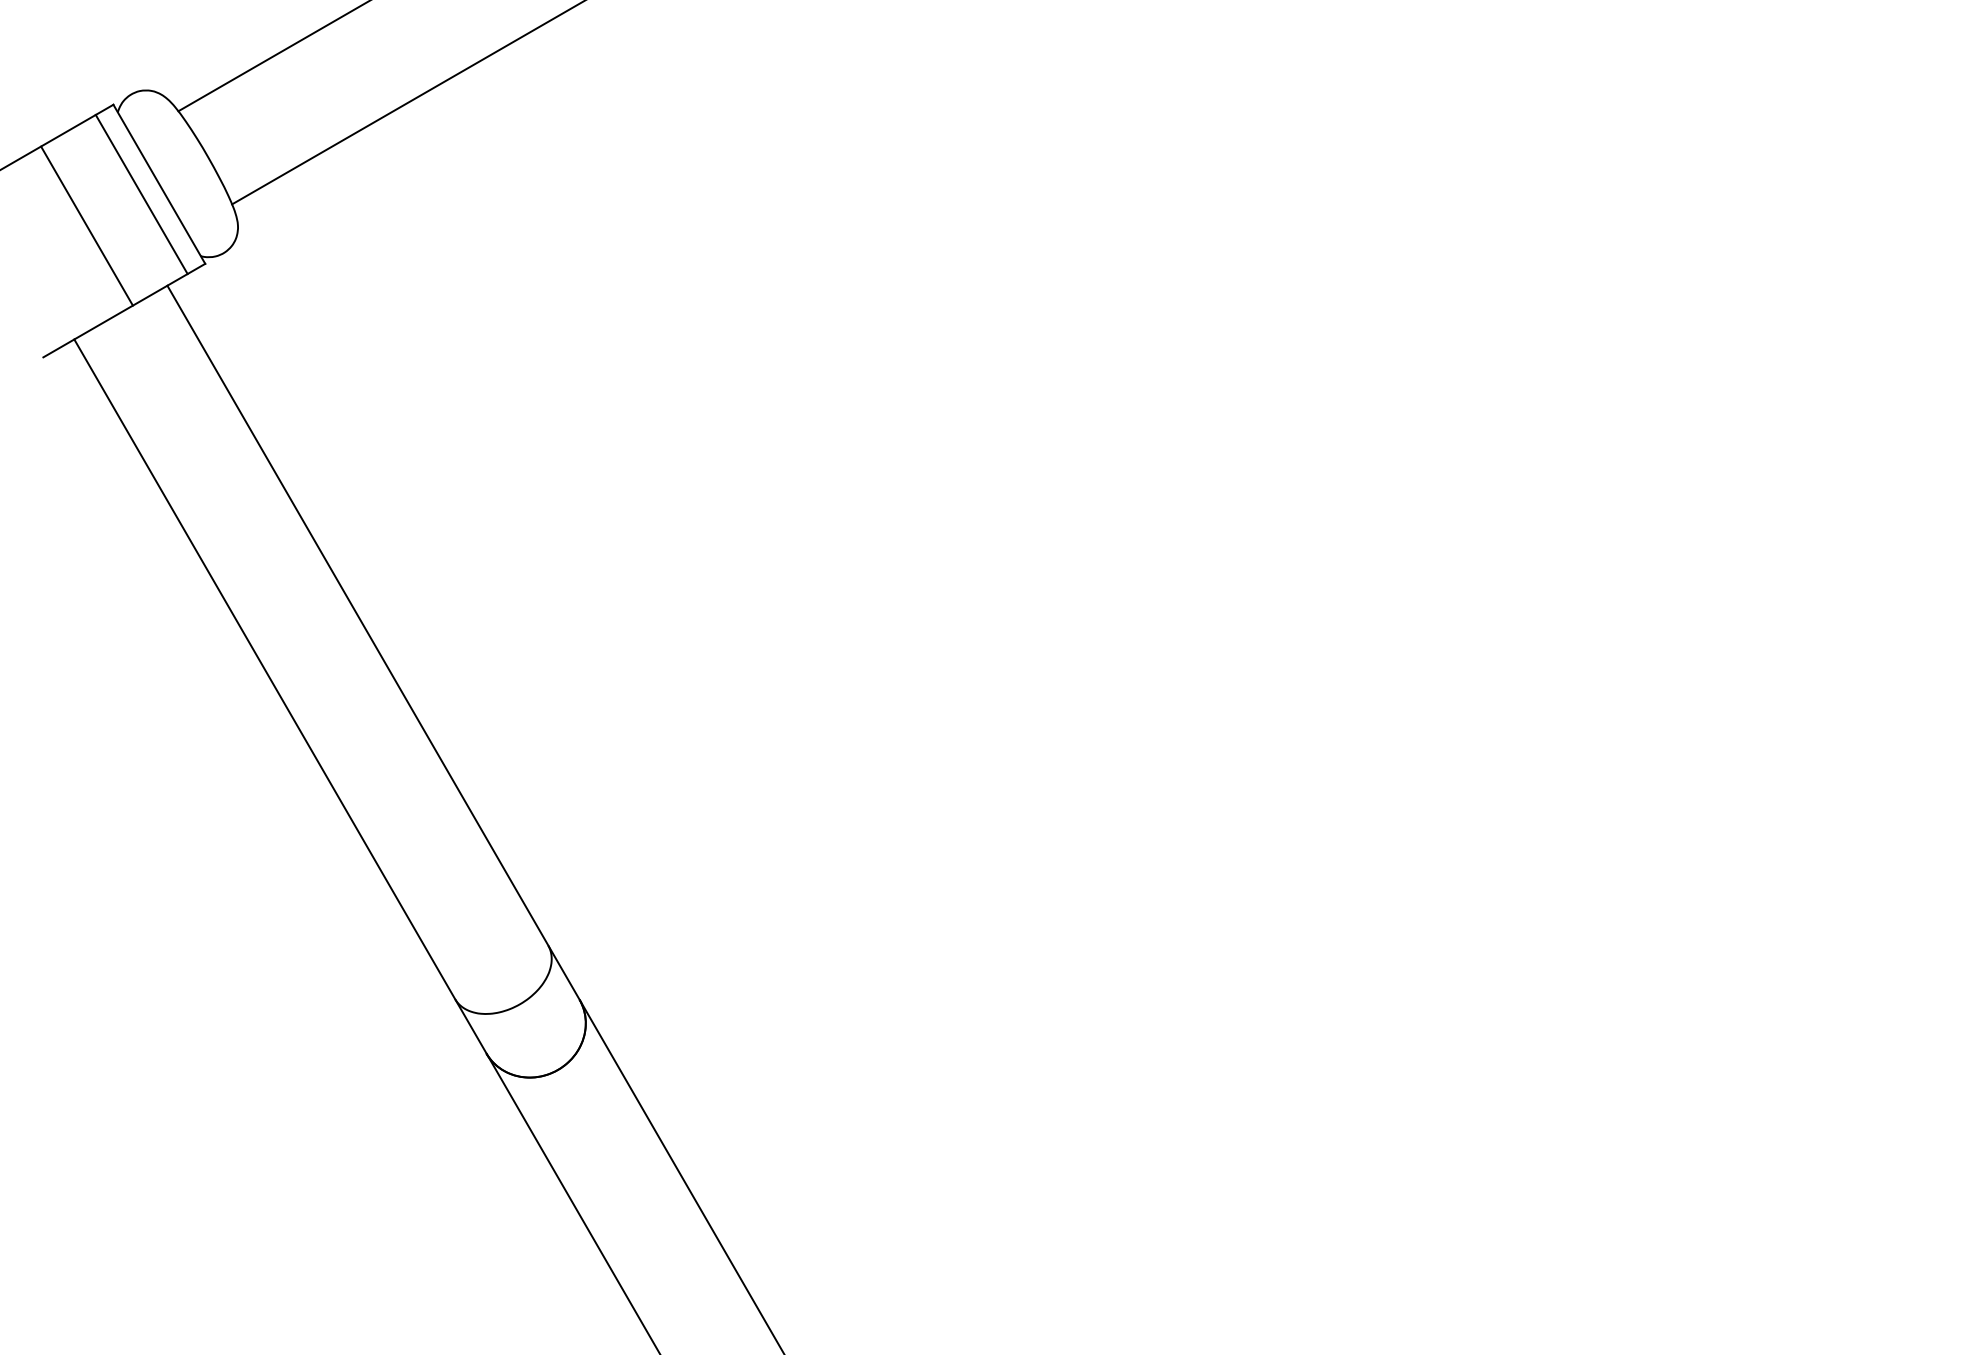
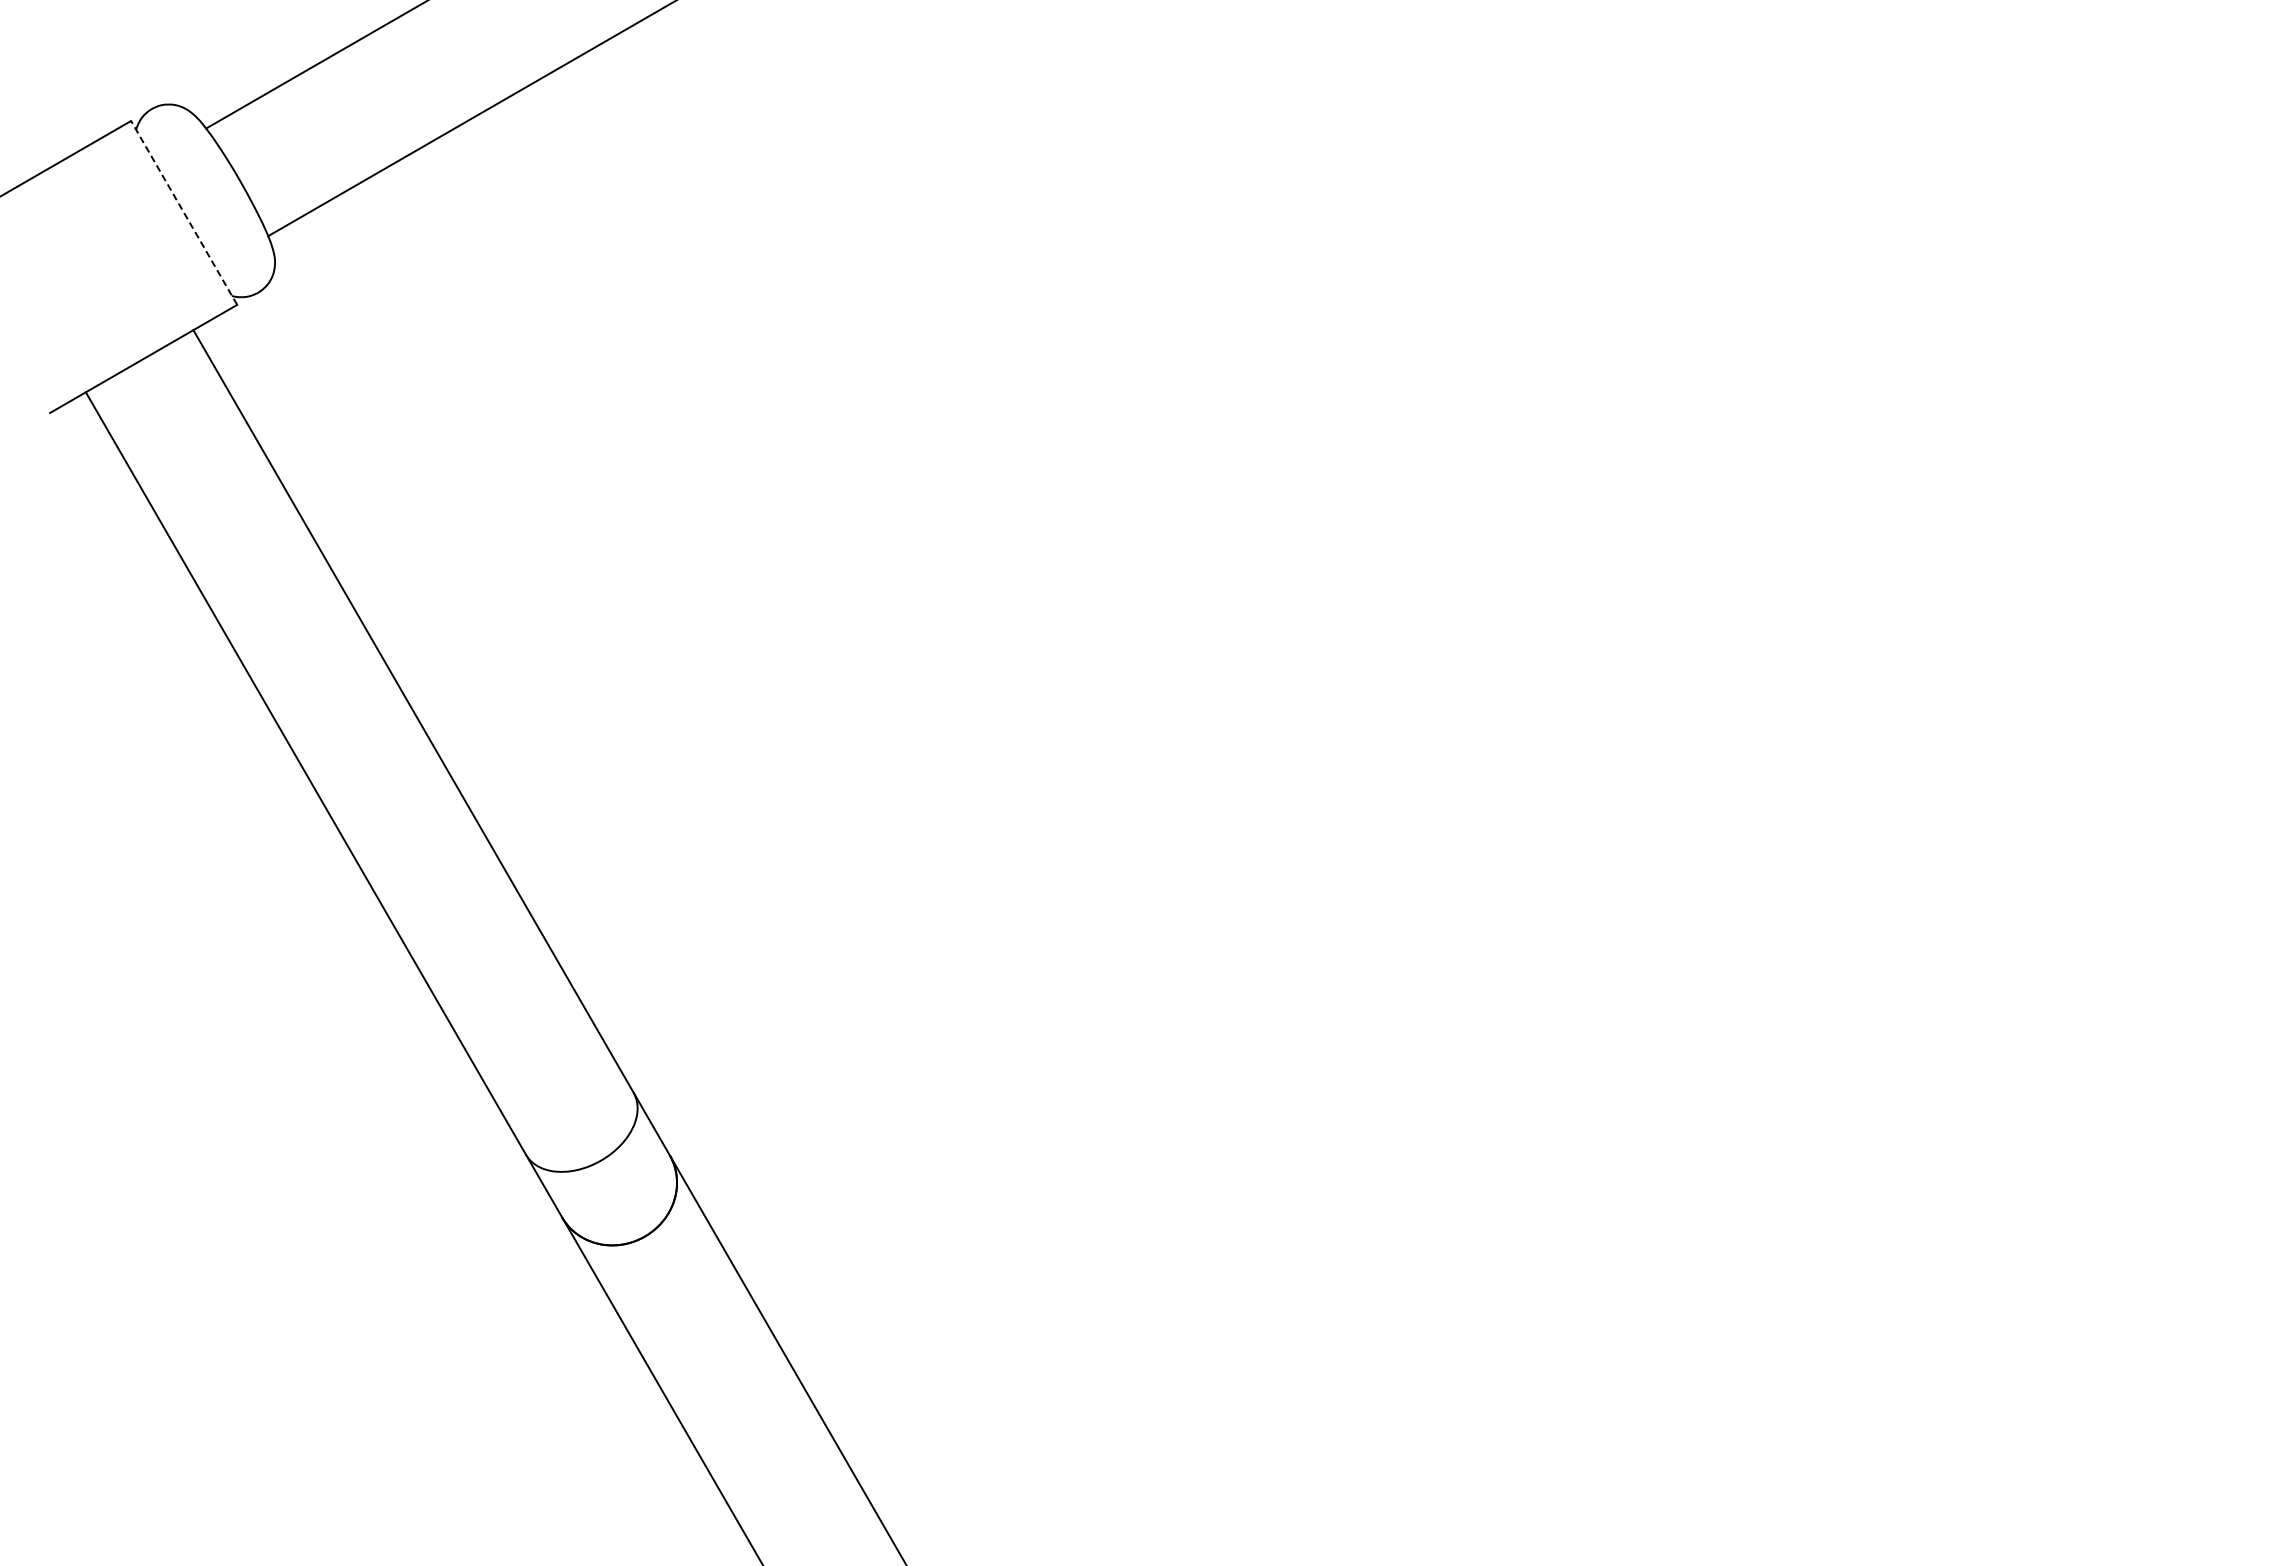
line: (158, 183) -> (183, 212), solid -> dashed
line: (141, 194) -> (163, 224), removed
line: (87, 226) -> (100, 261), removed

